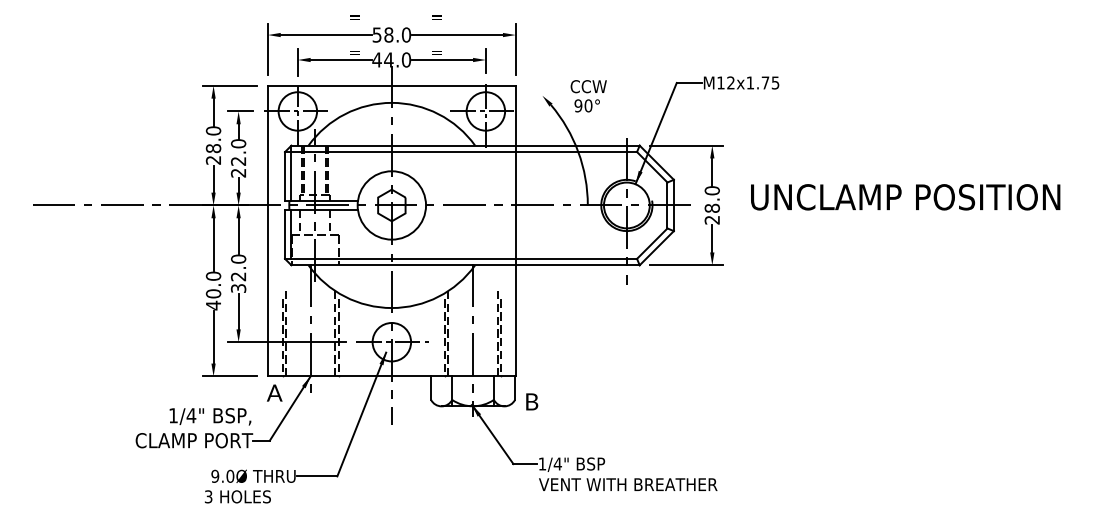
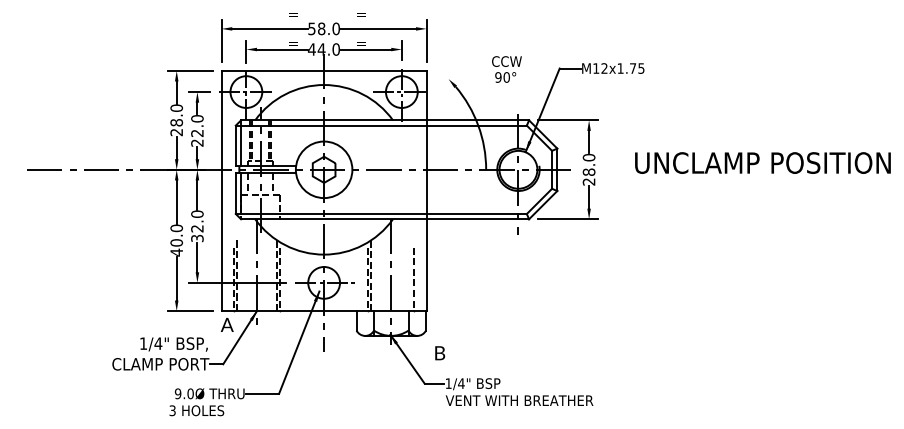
text: (588, 96) -> (506, 69), moved
text: (905, 196) -> (762, 162), moved
line: (497, 333) -> (411, 275), removed
text: (532, 402) -> (440, 353), moved

